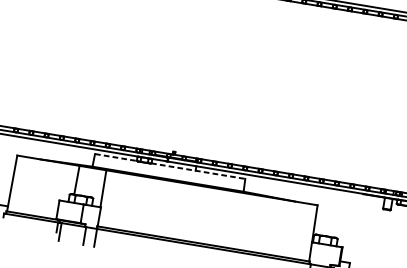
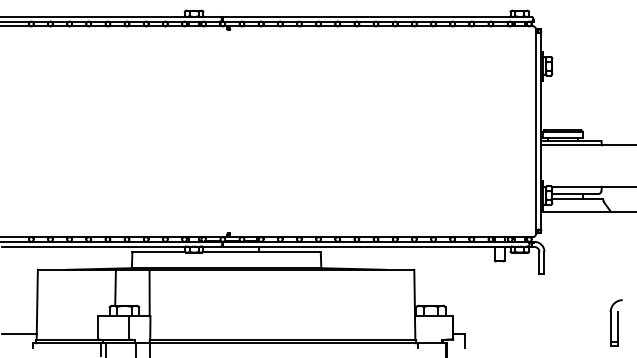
line: (115, 157) -> (158, 252), dashed -> solid
line: (198, 171) -> (262, 252), dashed -> solid

